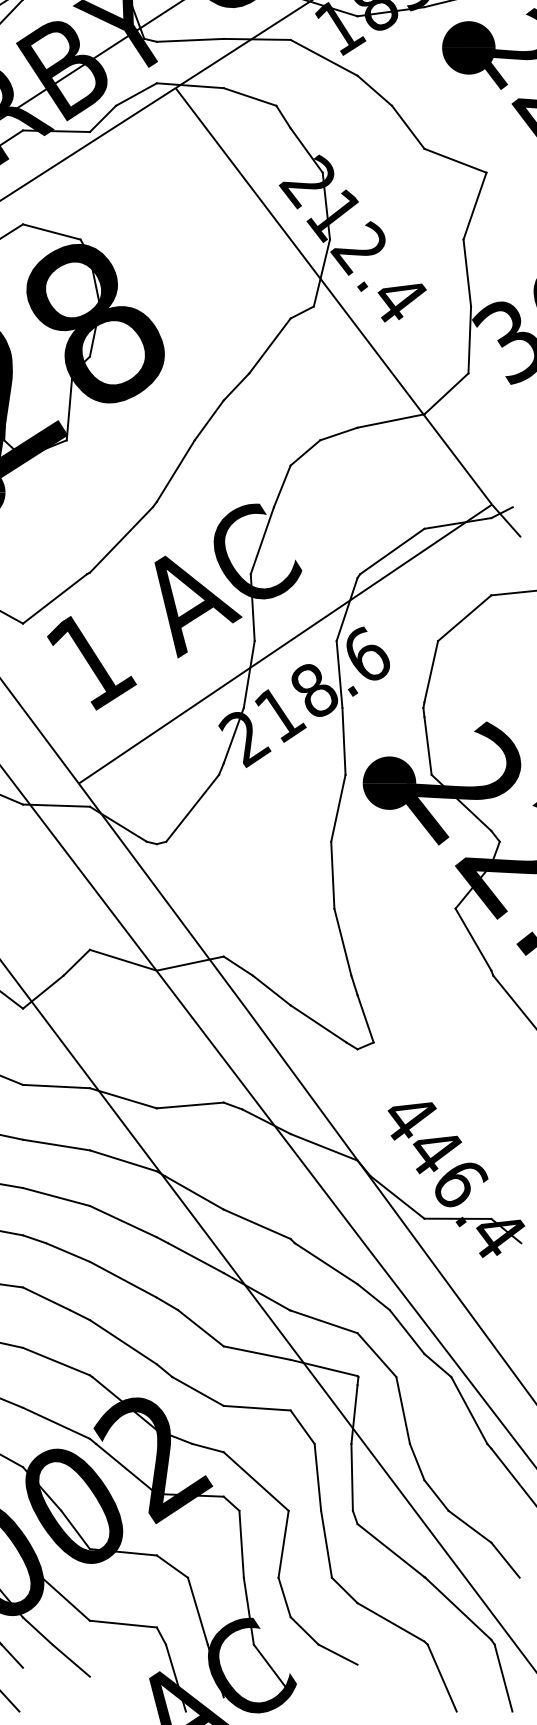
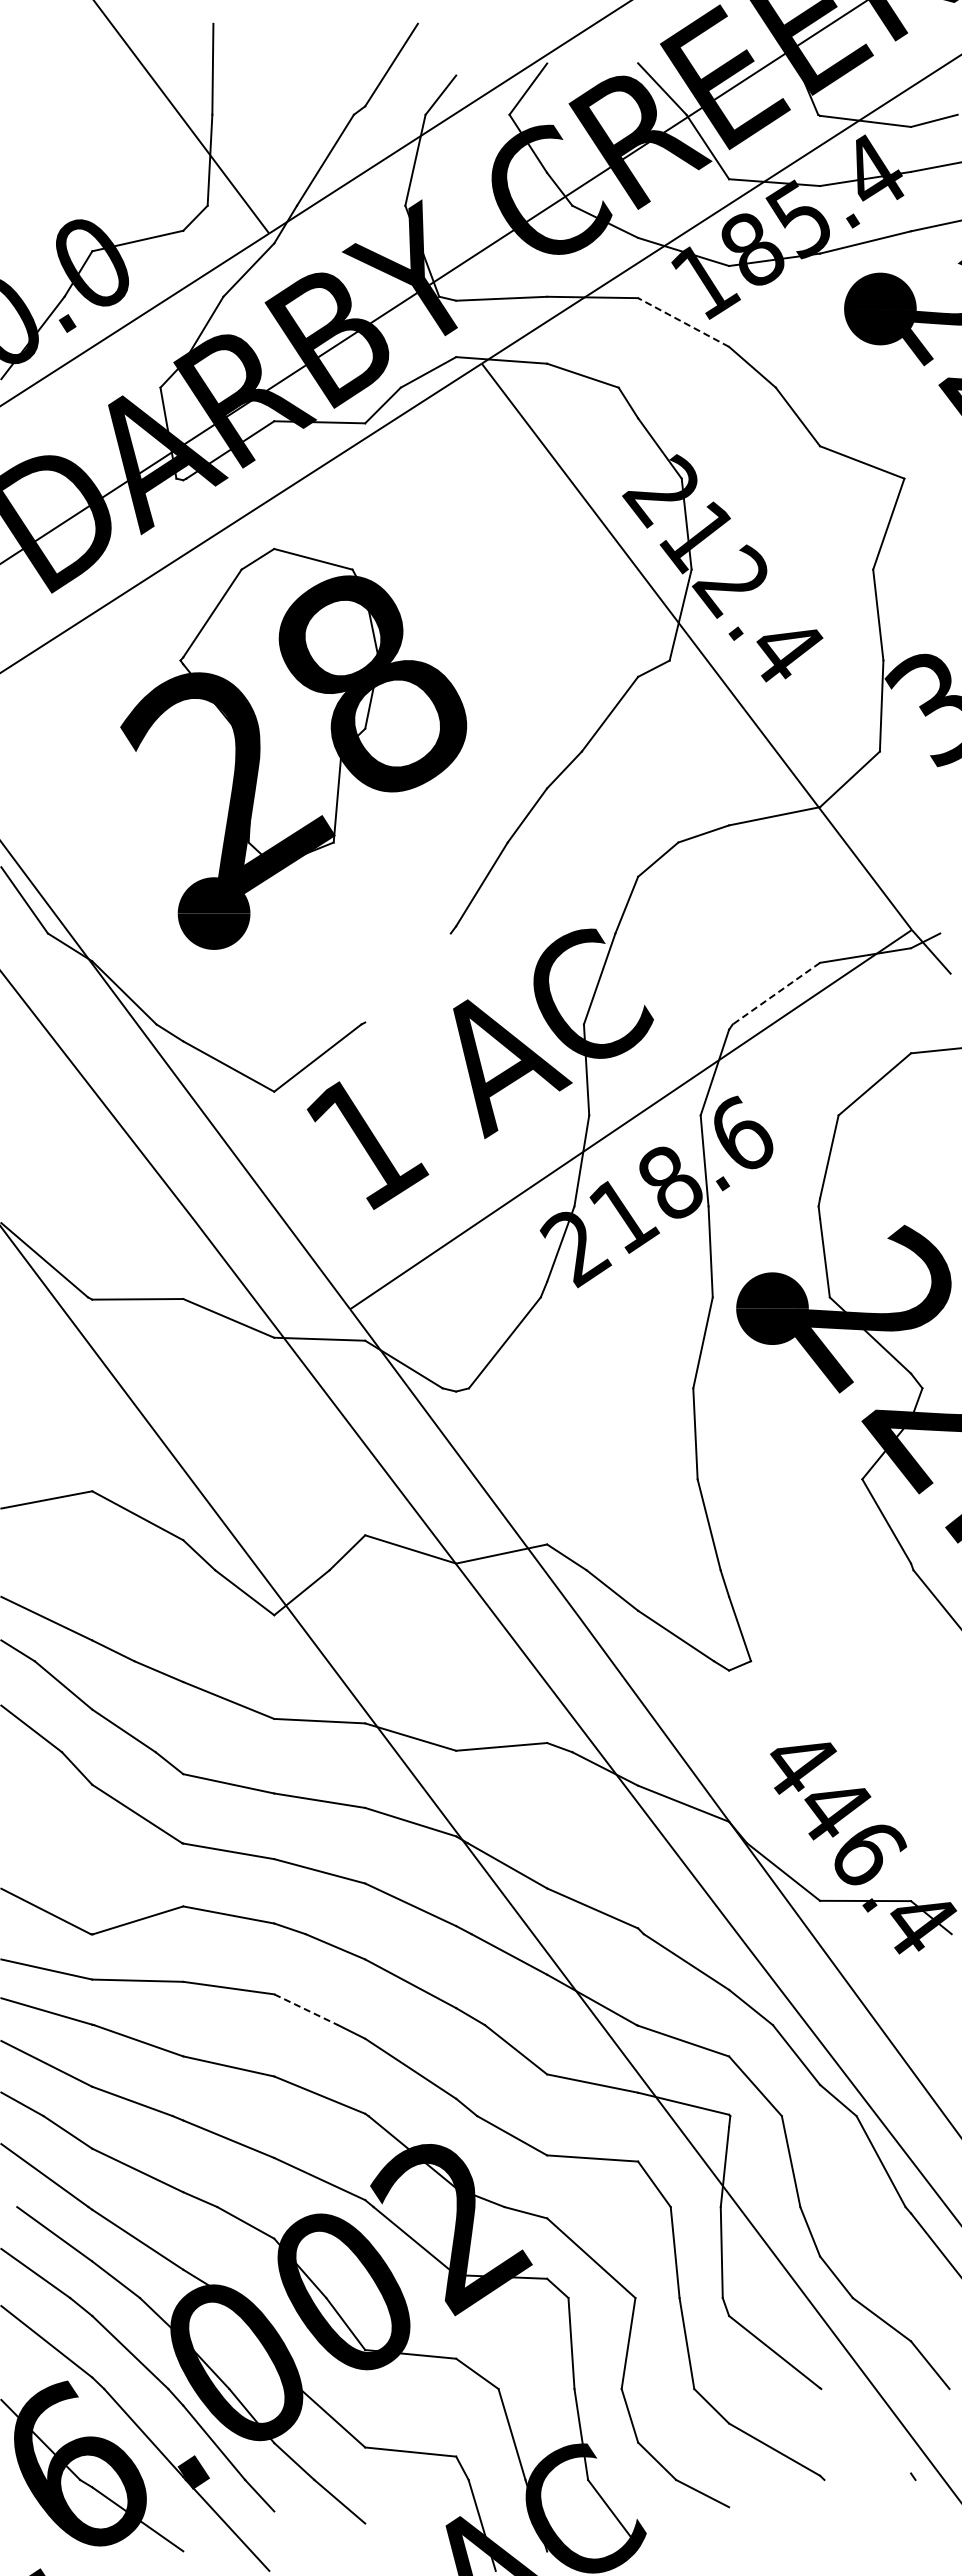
line: (324, 57) -> (683, 322), solid -> dashed
line: (121, 539) -> (407, 977), removed
line: (391, 551) -> (775, 993), solid -> dashed
line: (46, 1298) -> (306, 2009), solid -> dashed
line: (458, 1609) -> (866, 2431), removed
line: (441, 1677) -> (843, 2524), removed
line: (503, 1677) -> (927, 2524), removed

